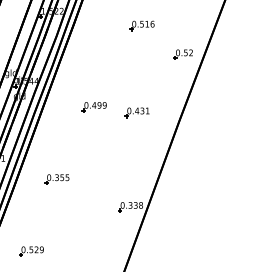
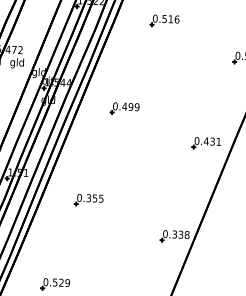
part: (141, 25) -> (163, 20), moved
part: (93, 107) -> (123, 109), moved
part: (136, 112) -> (205, 143), moved

